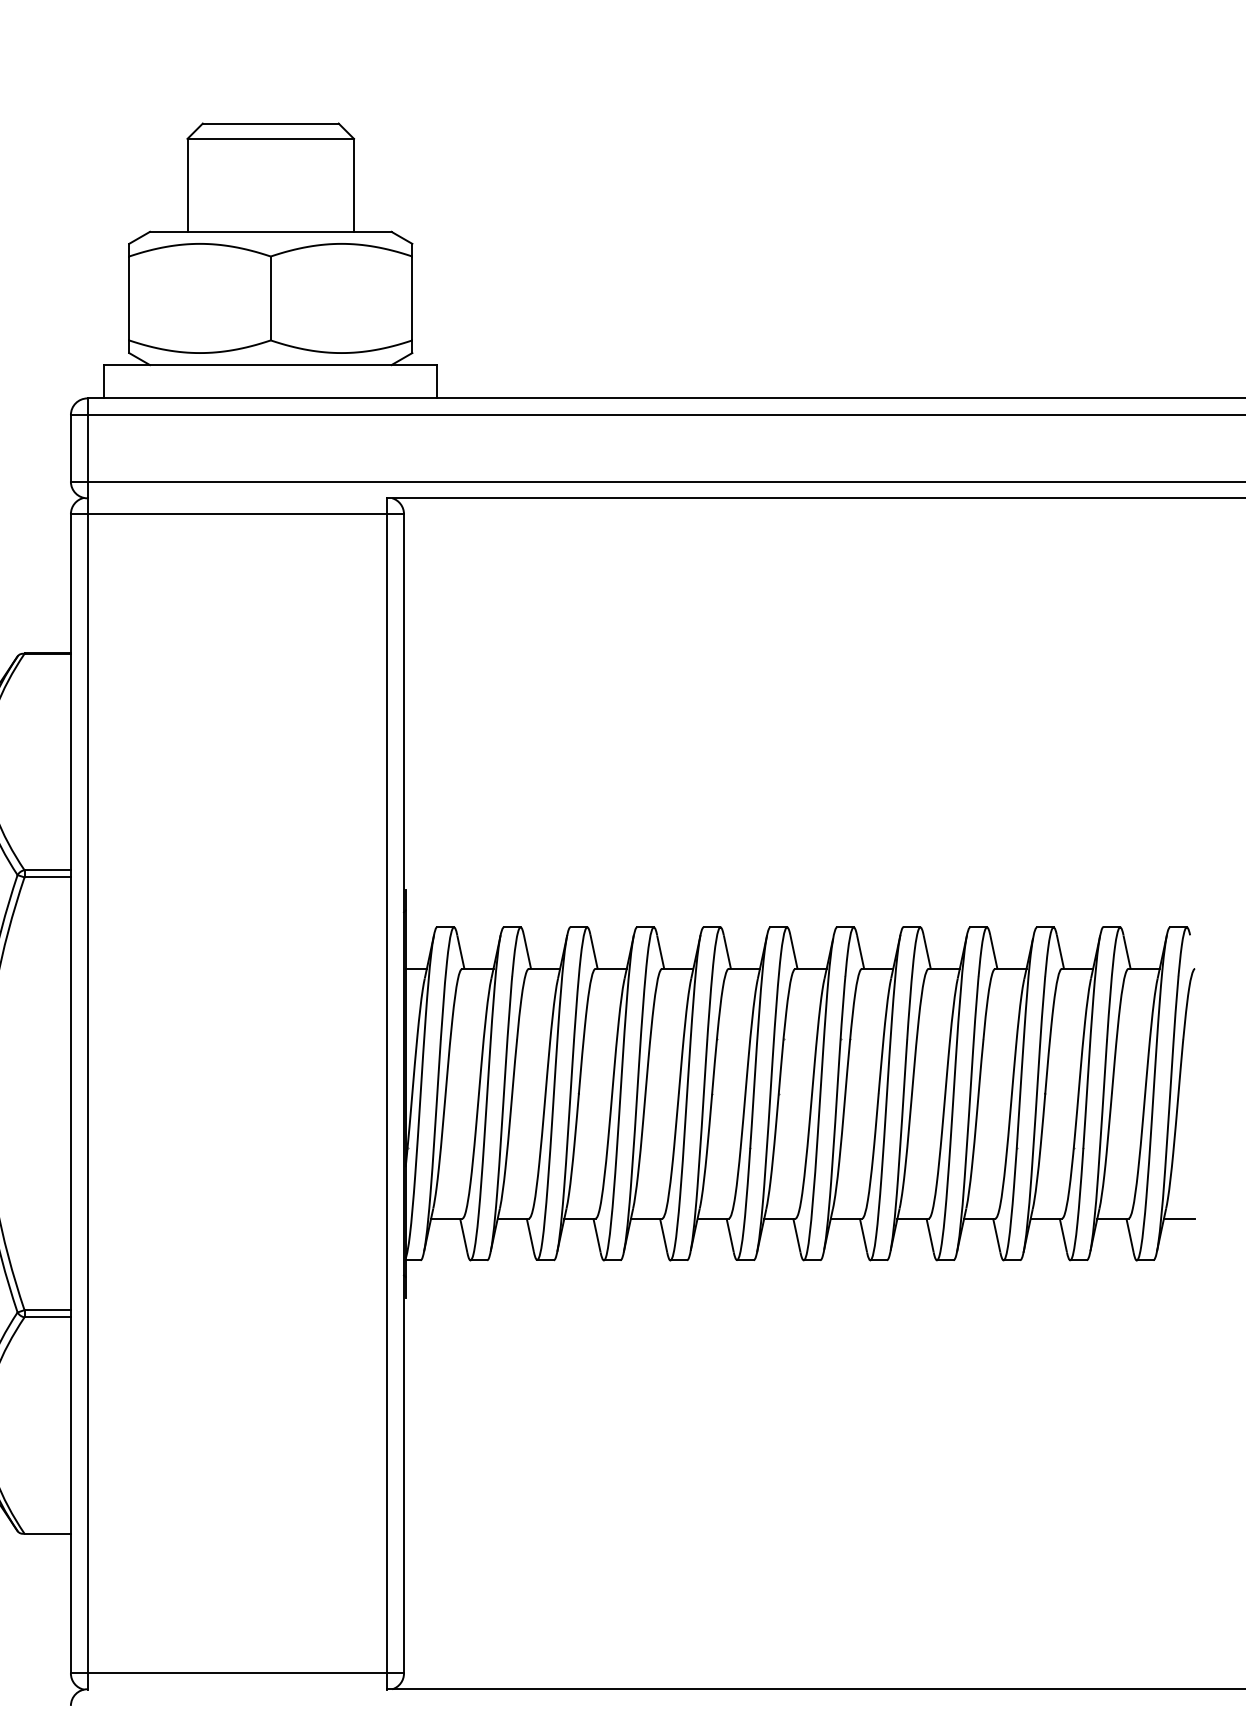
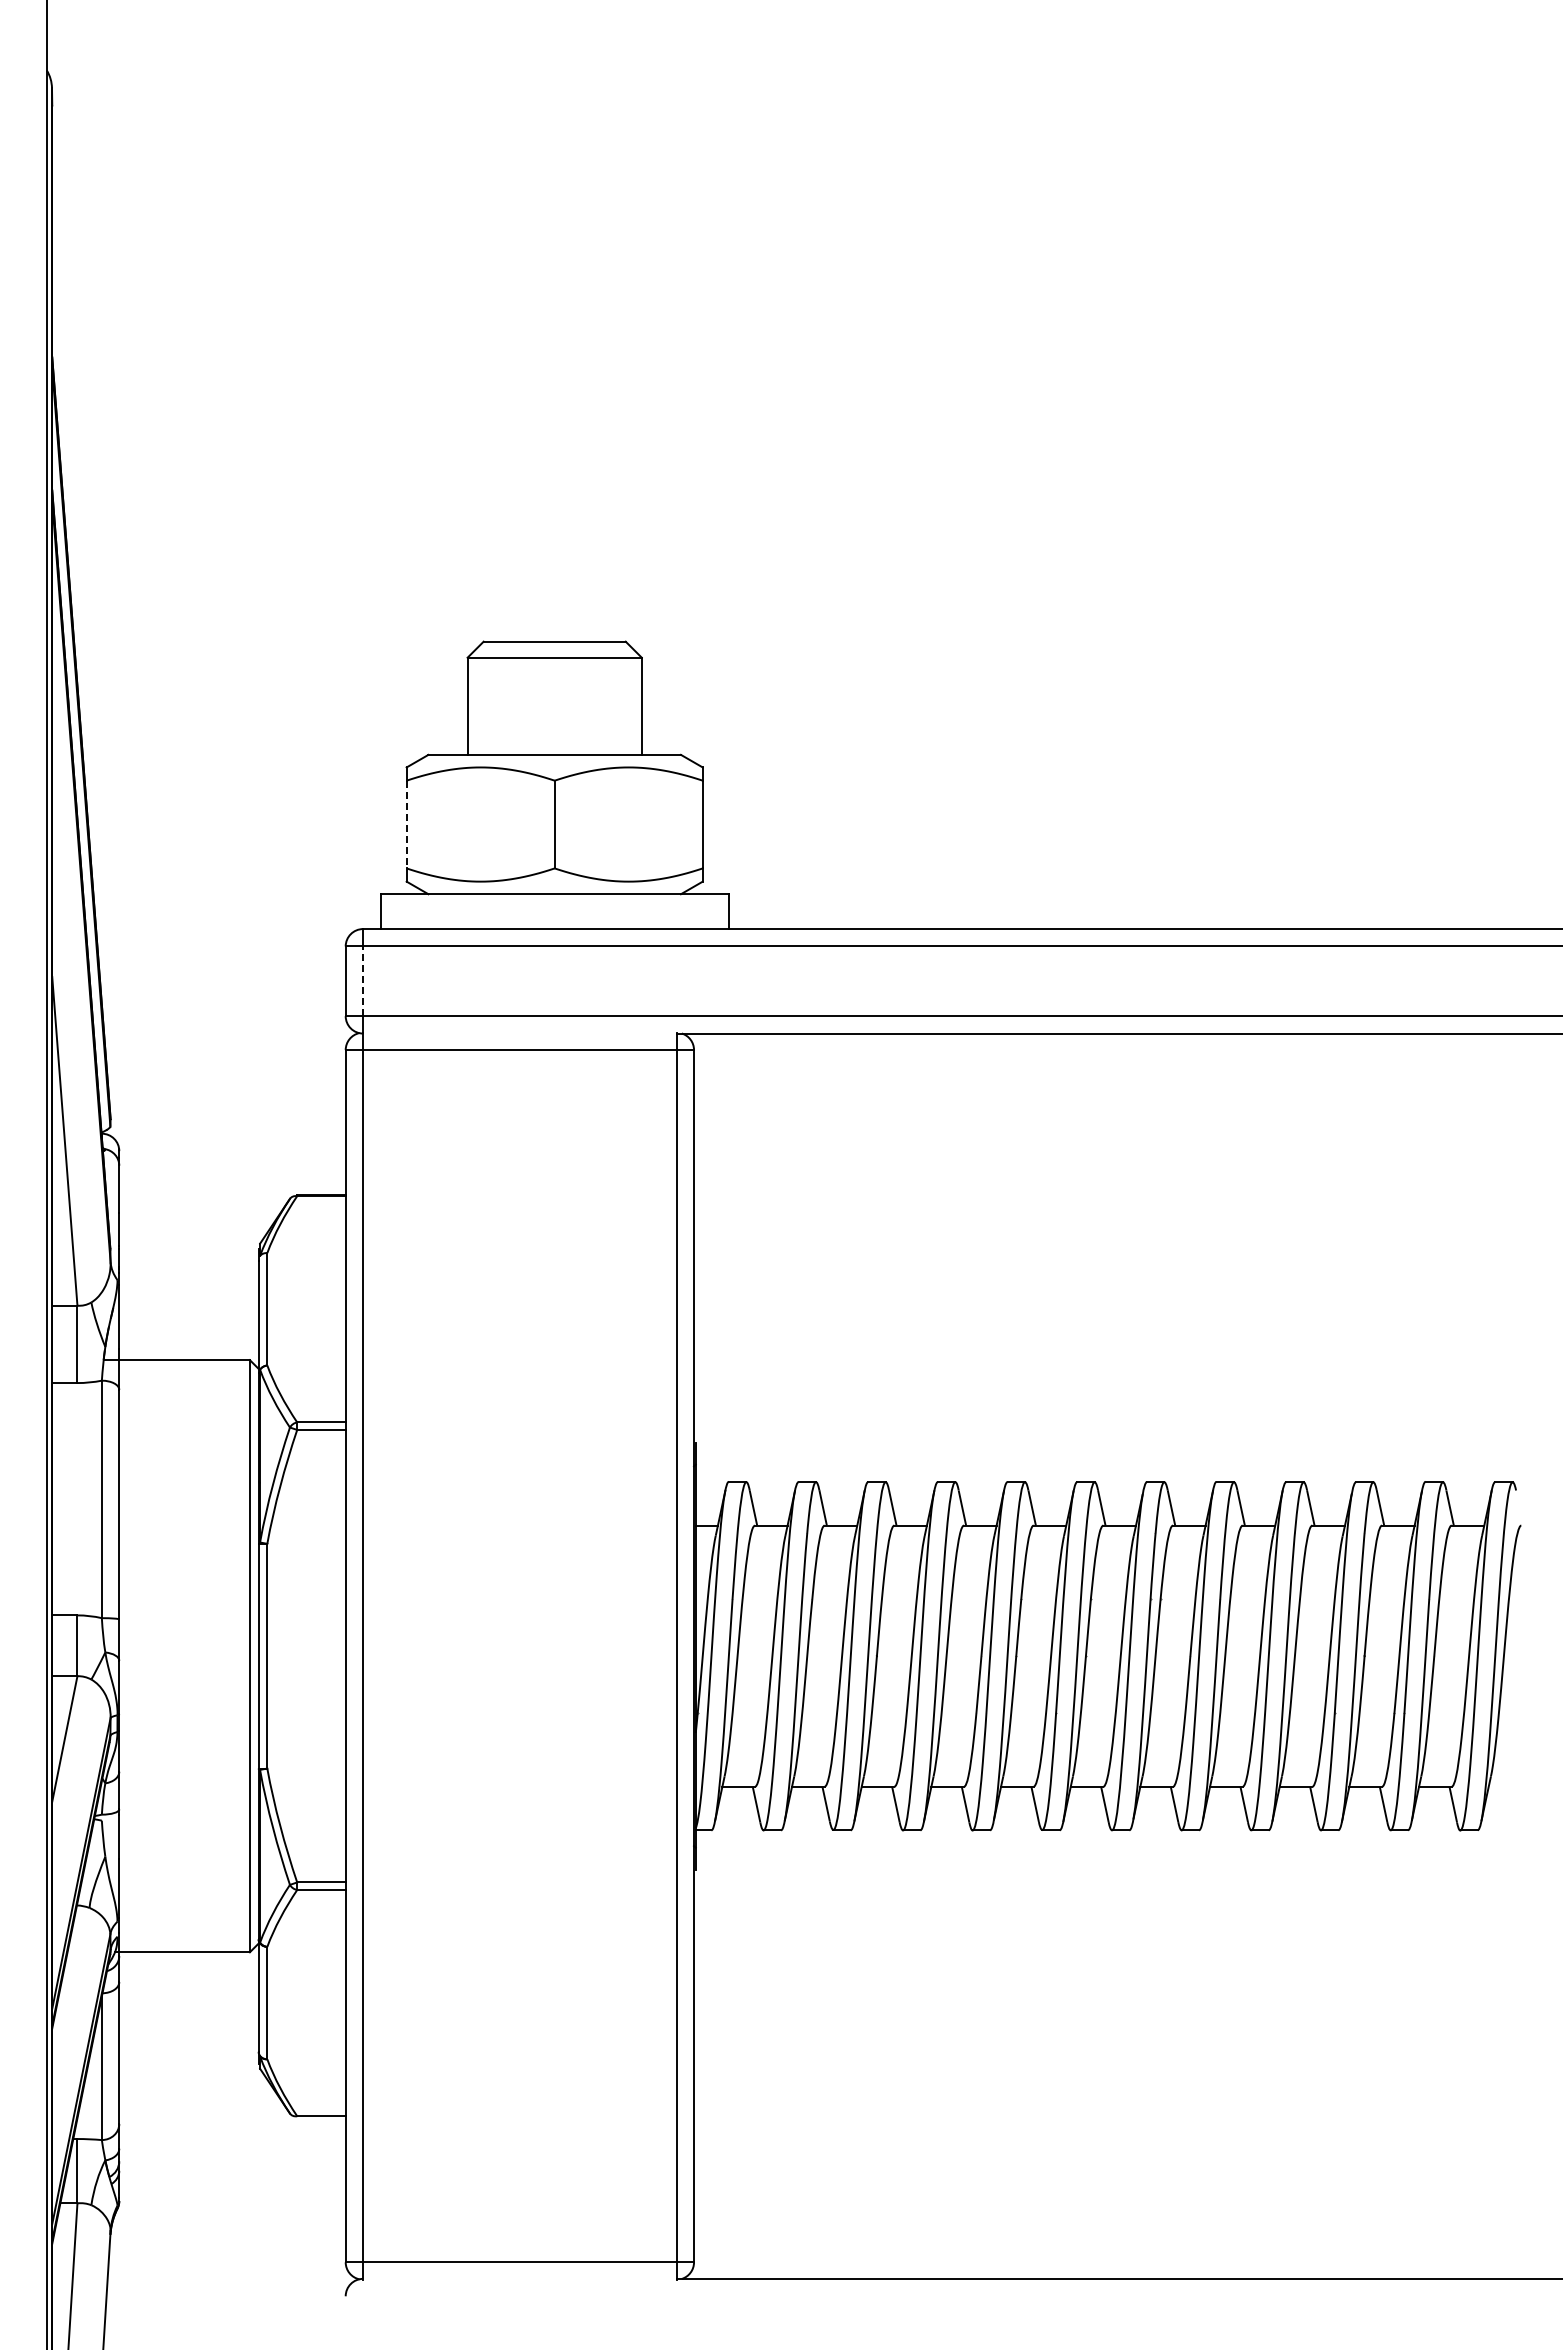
line: (129, 298) -> (406, 824), solid -> dashed
line: (87, 448) -> (363, 981), solid -> dashed
line: (1179, 1218) -> (1504, 1786), removed

